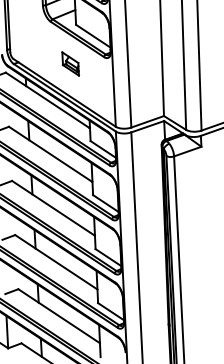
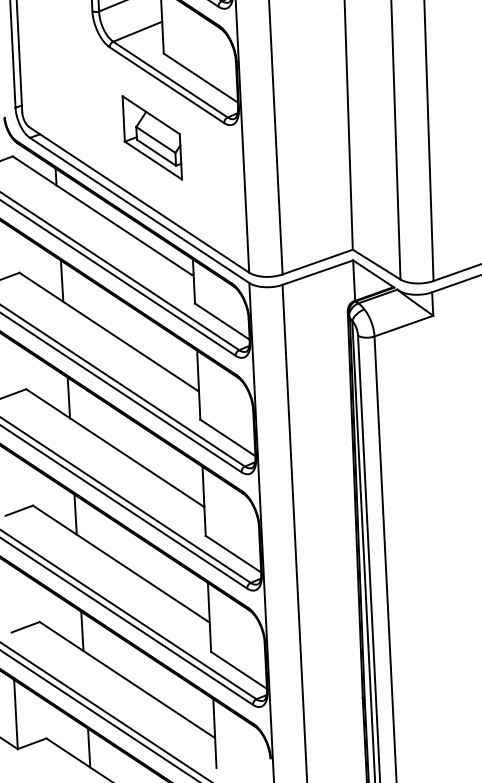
part: (70, 63) -> (151, 136), size x1.67

